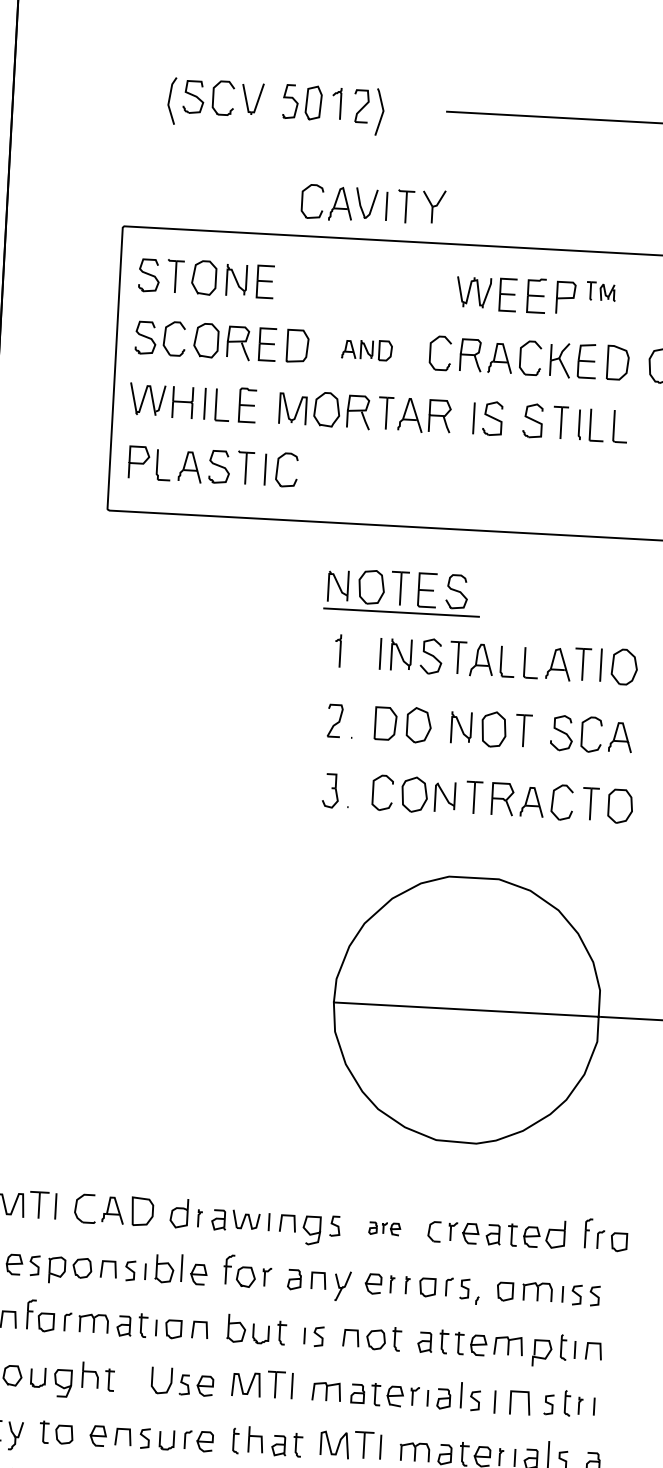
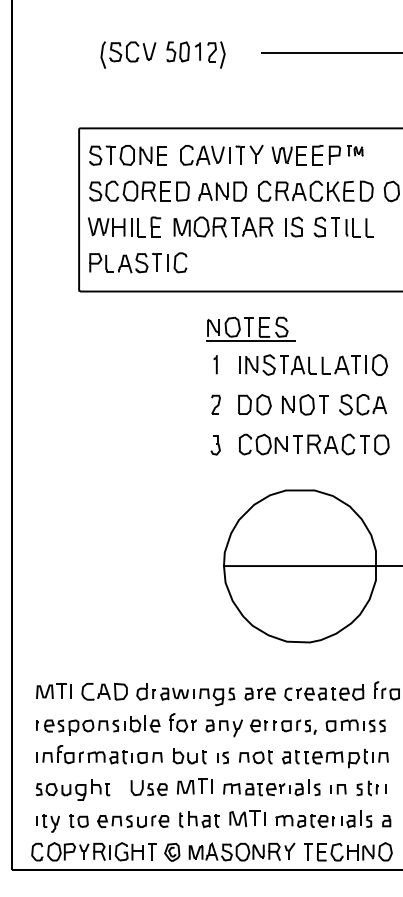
part: (372, 203) -> (221, 154), moved
part: (366, 349) -> (222, 191), size x1.67
part: (383, 1227) -> (259, 693), size x1.67
part: (512, 1402) -> (338, 789), size x0.71

